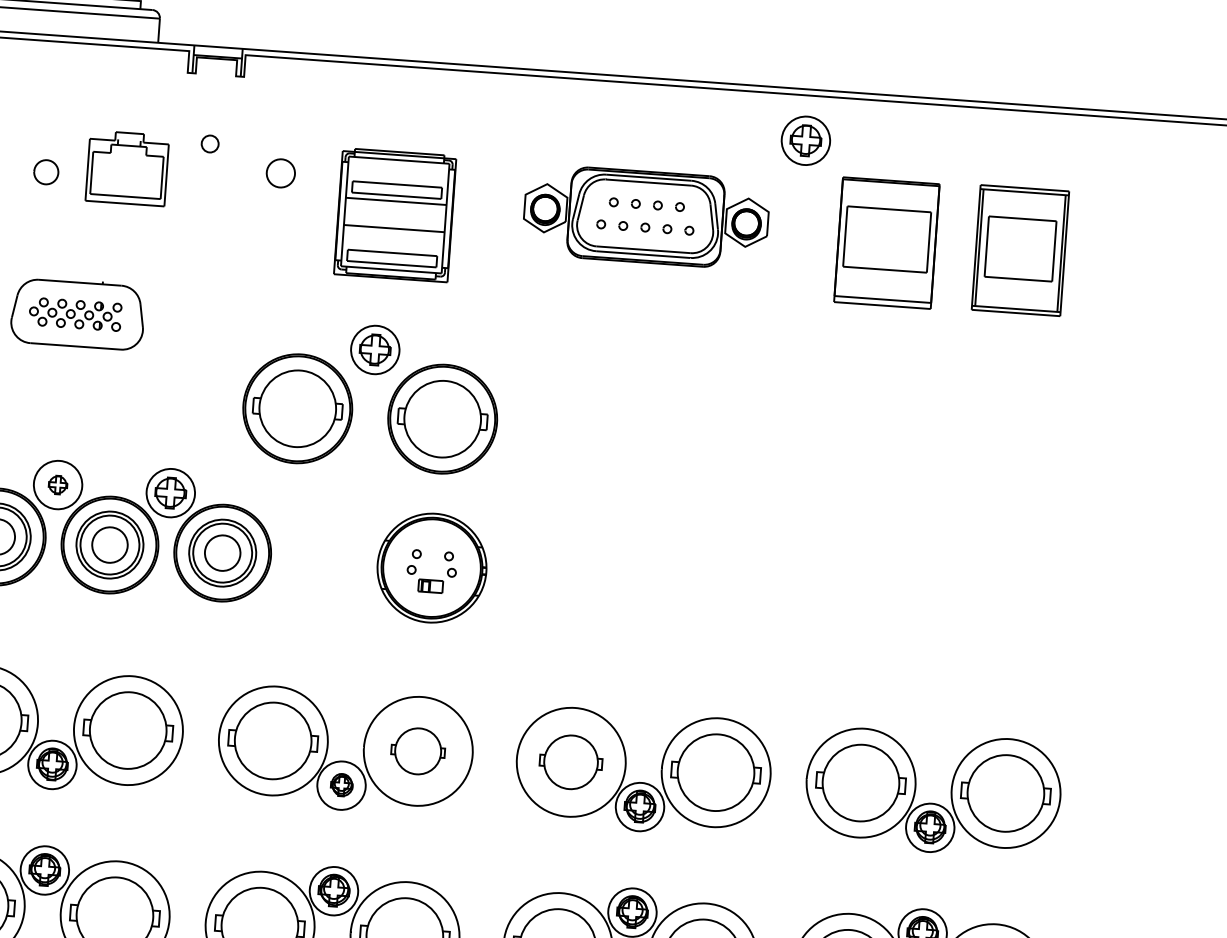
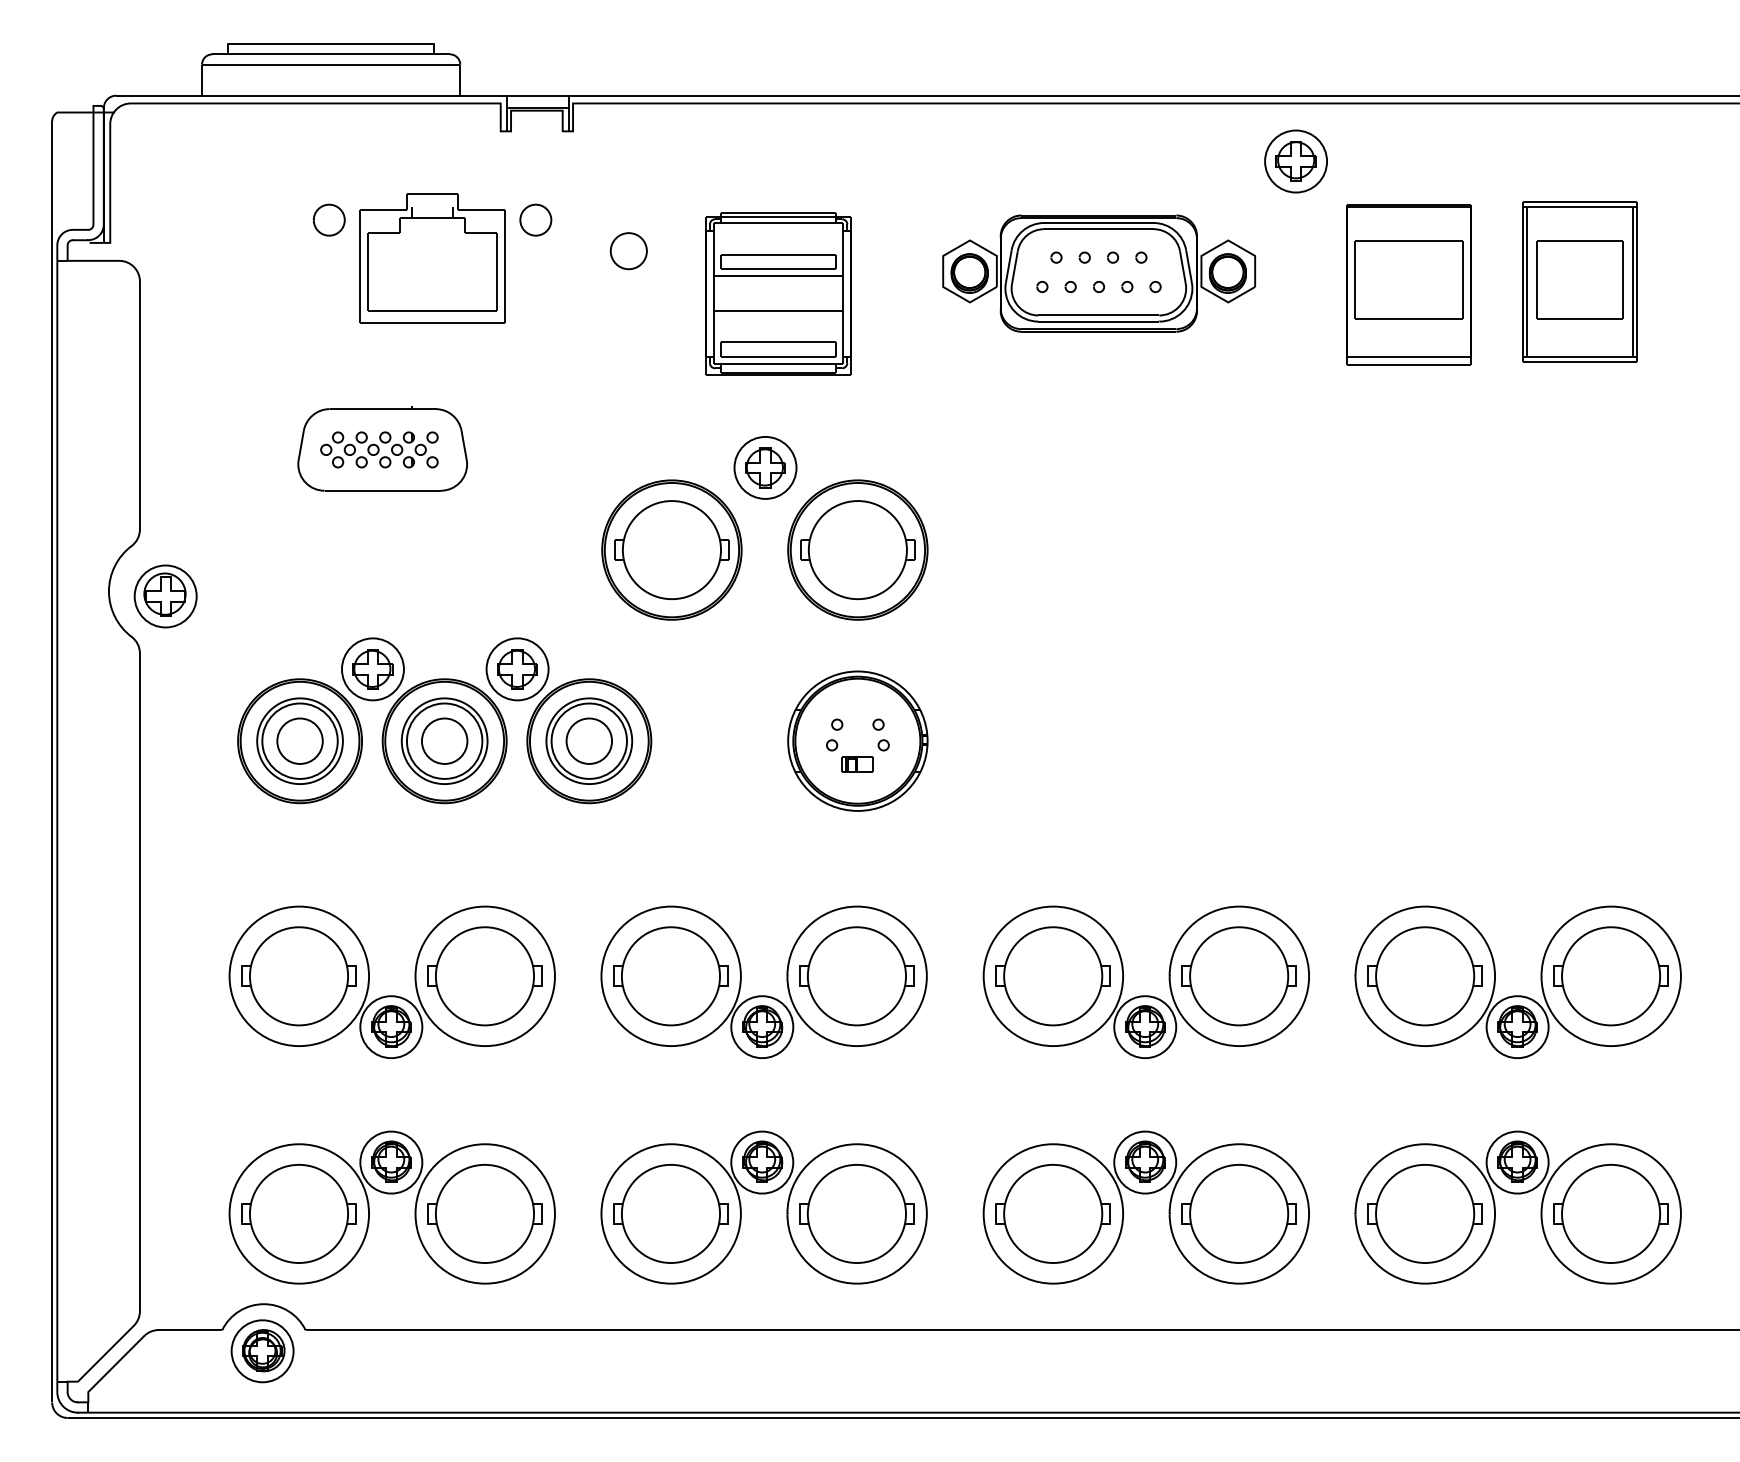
part: (209, 143) -> (535, 219), size x1.43
curve: (44, 161) -> (325, 206), moved
part: (127, 168) -> (432, 258), size x1.43
part: (57, 485) -> (372, 669), size x1.67
part: (417, 751) -> (856, 976), size x1.67
part: (570, 762) -> (1052, 976), size x1.43
part: (341, 785) -> (762, 1026), size x1.43

